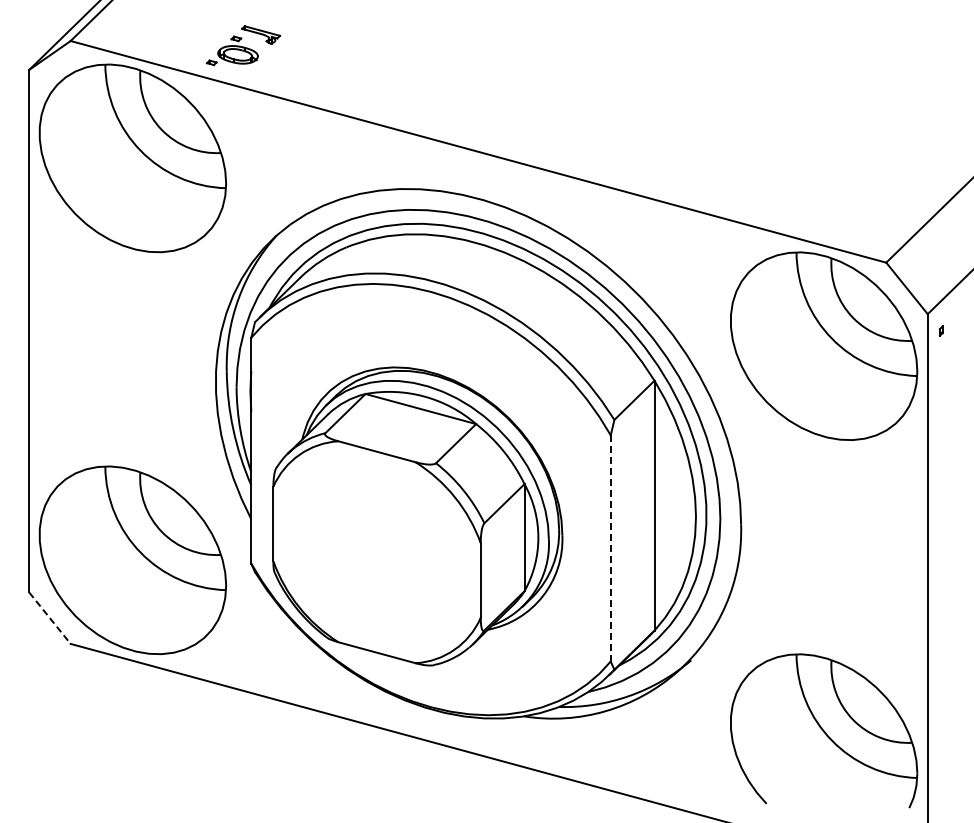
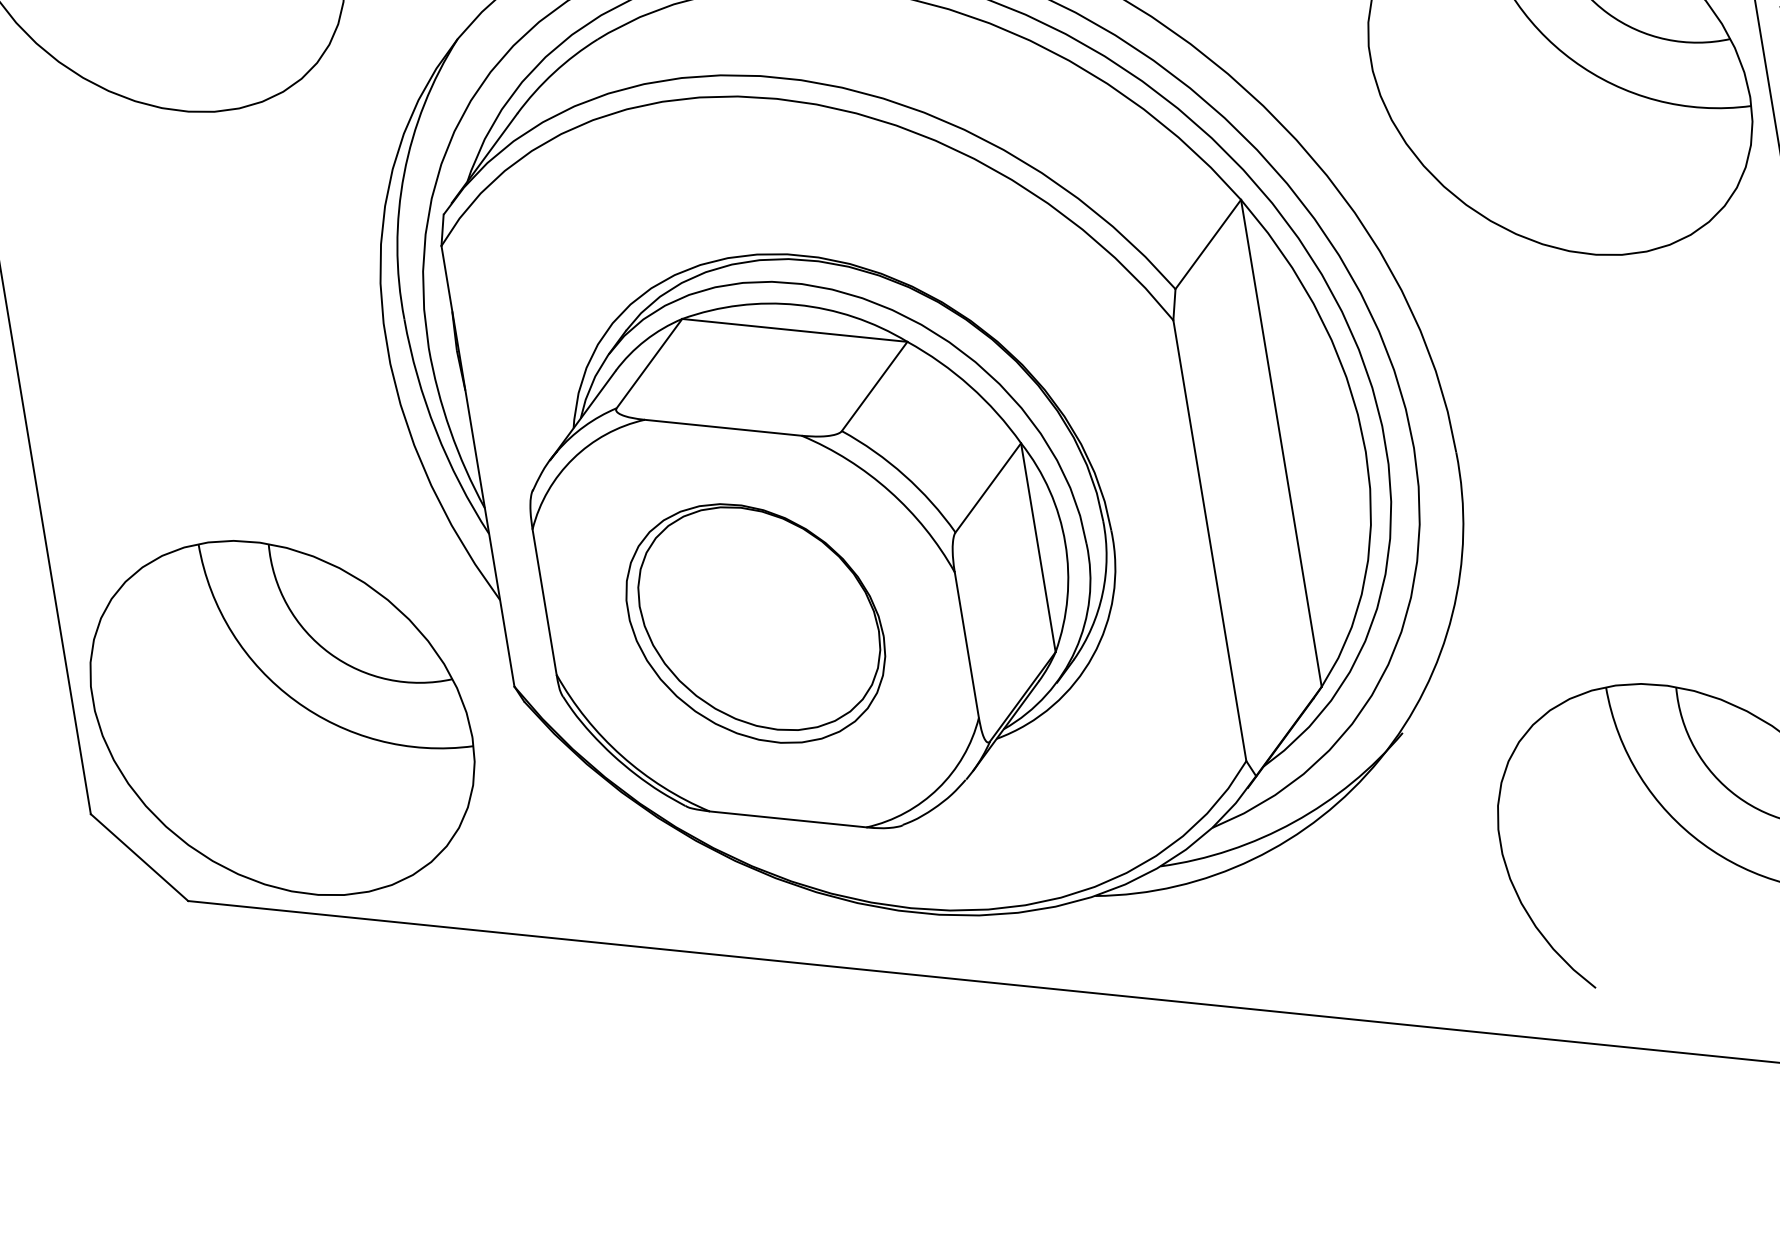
line: (610, 548) -> (1209, 540), dashed -> solid
part: (376, 552) -> (754, 624), added
line: (50, 618) -> (140, 858), dashed -> solid

